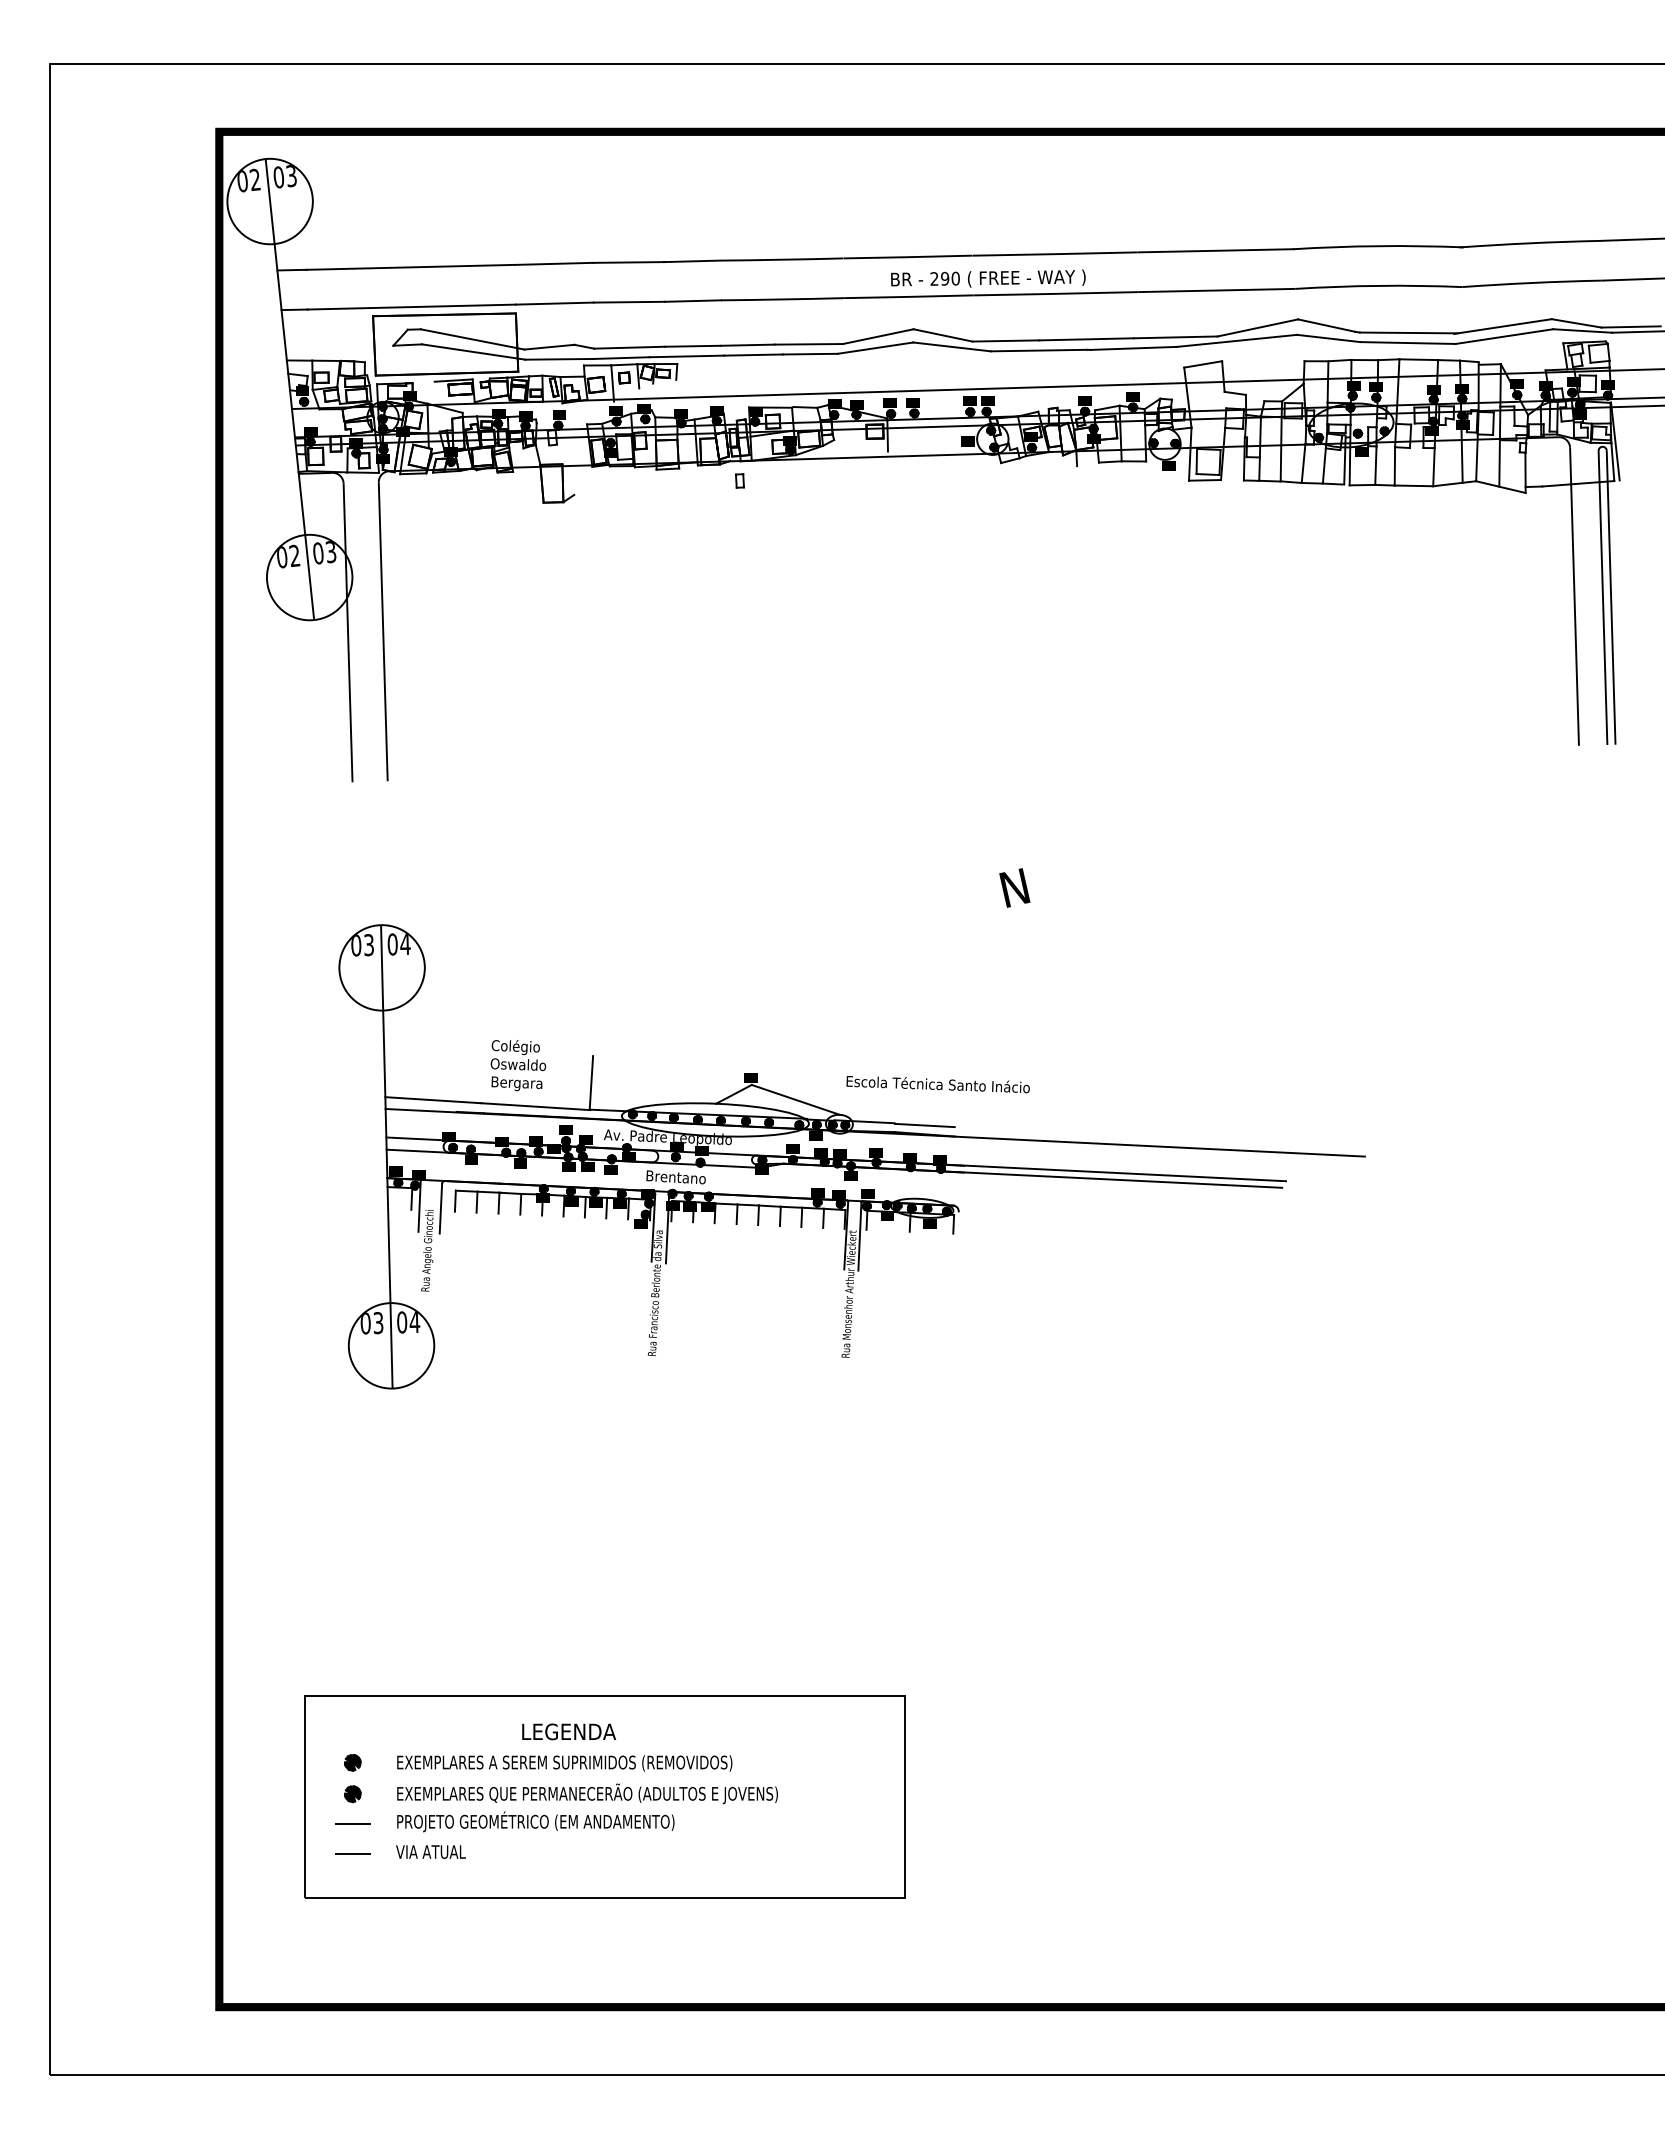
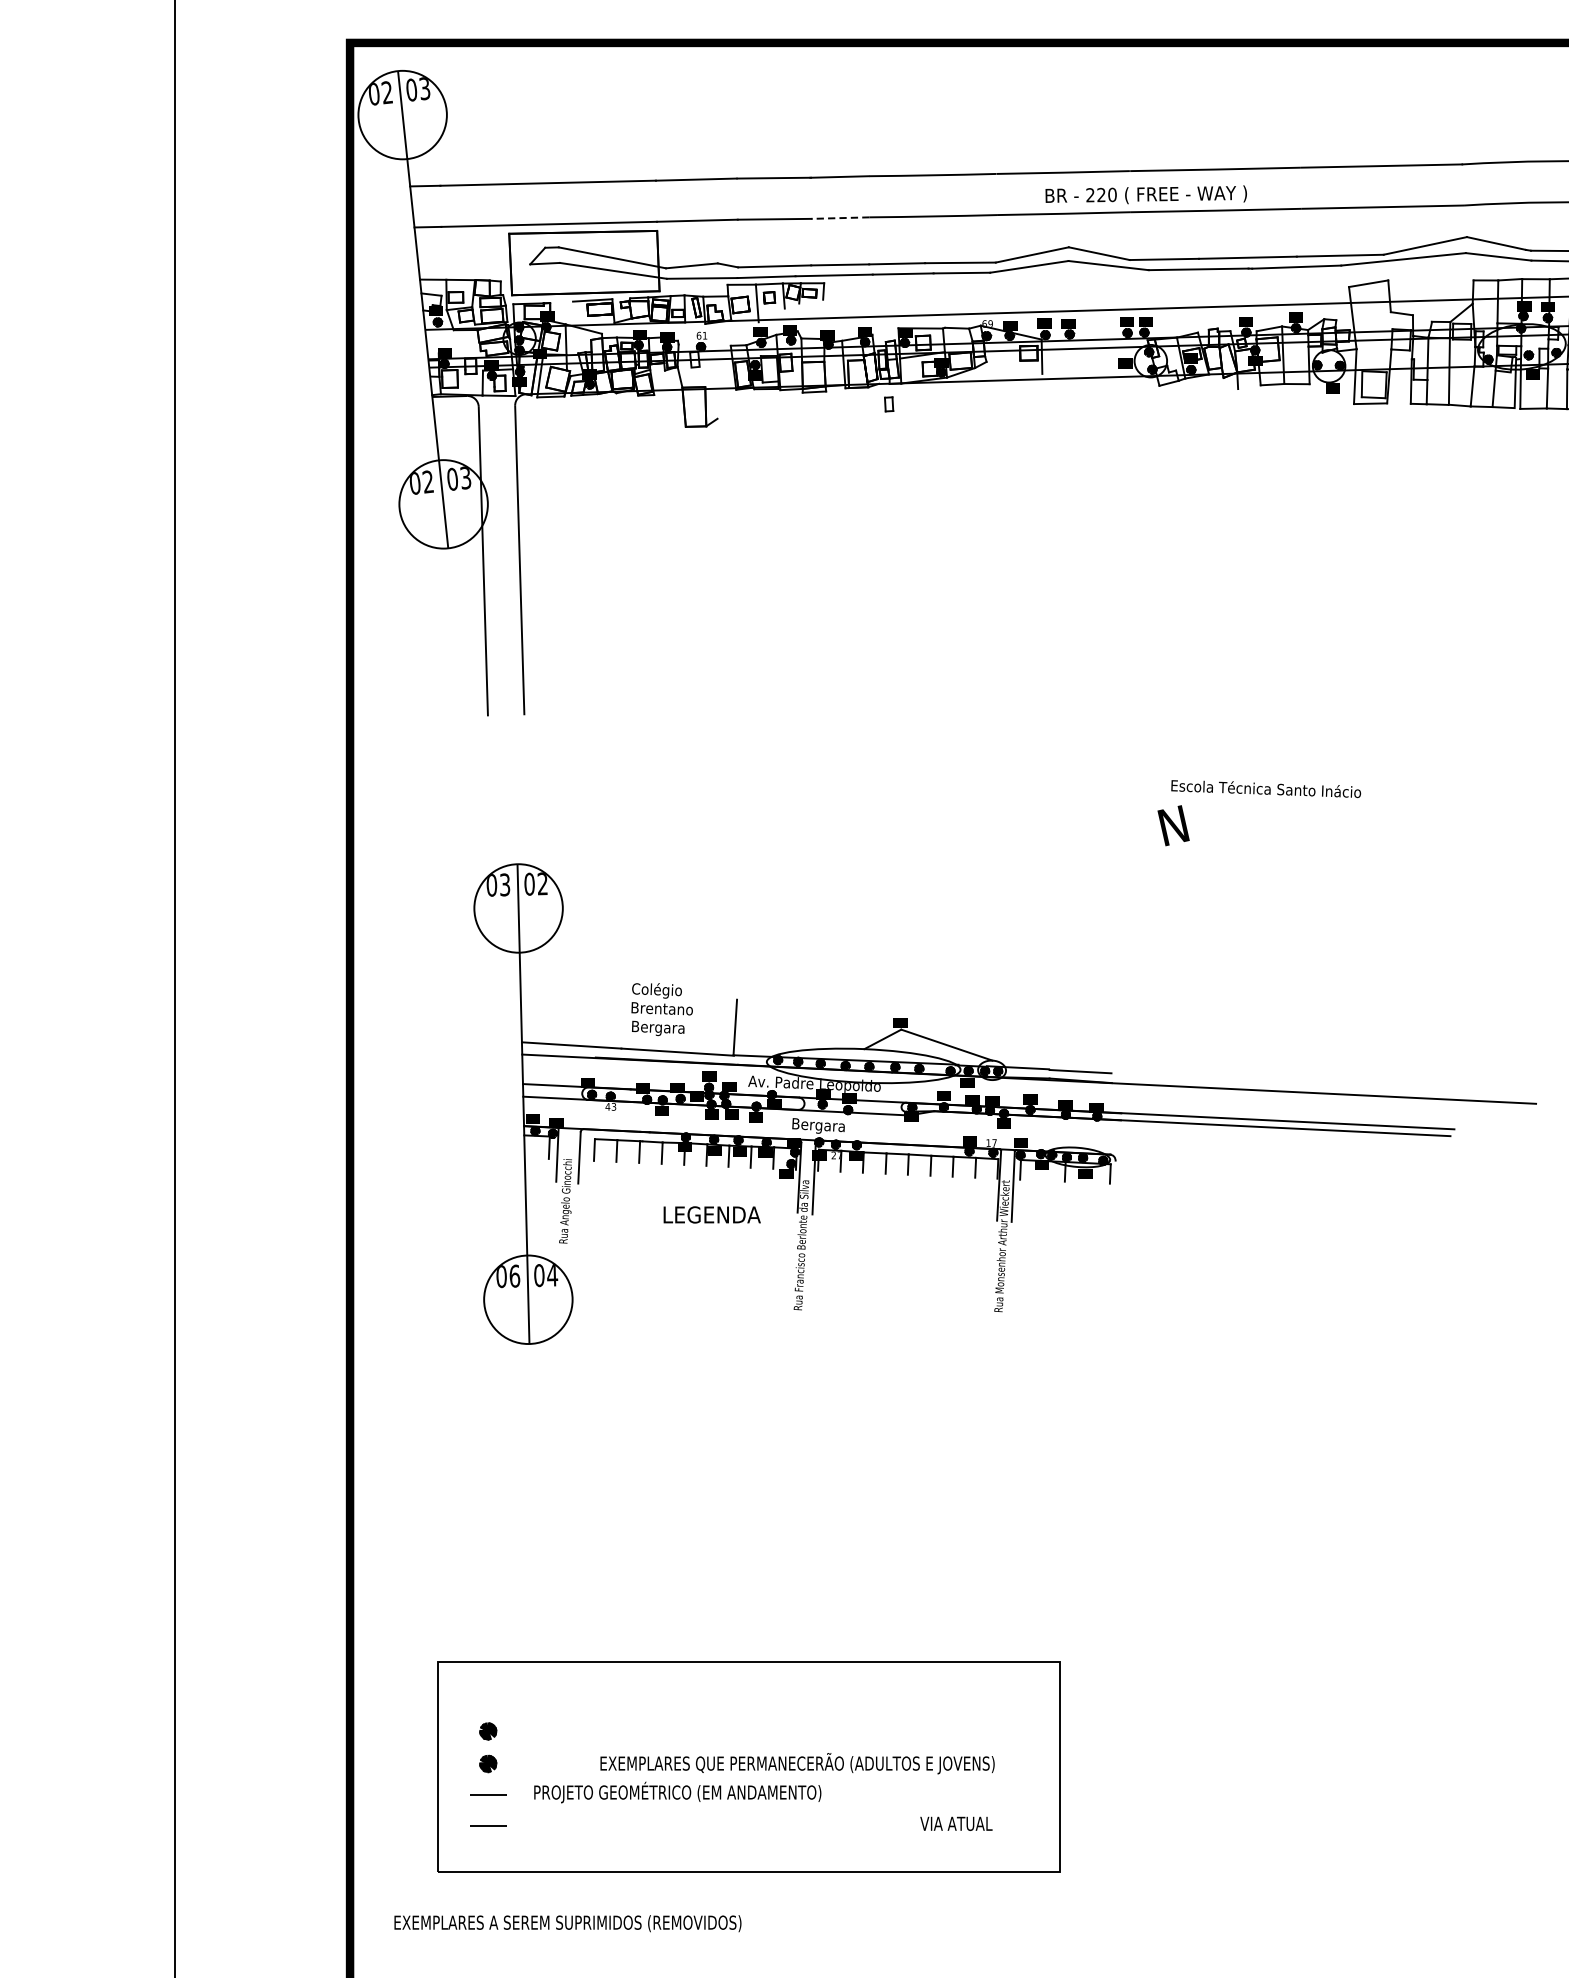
text: (944, 278) -> (1100, 194), 290 -> 220
line: (693, 301) -> (840, 218), solid -> dashed
fill: (835, 403) -> (987, 324), removed
fill: (559, 414) -> (702, 335), removed
text: (405, 944) -> (542, 884), 04 -> 02
text: (520, 1064) -> (661, 1008), Oswaldo -> Brentano
text: (937, 1084) -> (1265, 789), moved
fill: (471, 1159) -> (611, 1106), removed
text: (680, 1178) -> (827, 1126), Brentano -> Bergara
fill: (839, 1194) -> (992, 1143), removed
fill: (689, 1206) -> (836, 1155), removed
text: (378, 1322) -> (514, 1275), 03 -> 06
text: (568, 1731) -> (711, 1214), moved
text: (564, 1763) -> (567, 1923), moved
text: (587, 1793) -> (797, 1763), moved
text: (430, 1851) -> (955, 1823), moved

